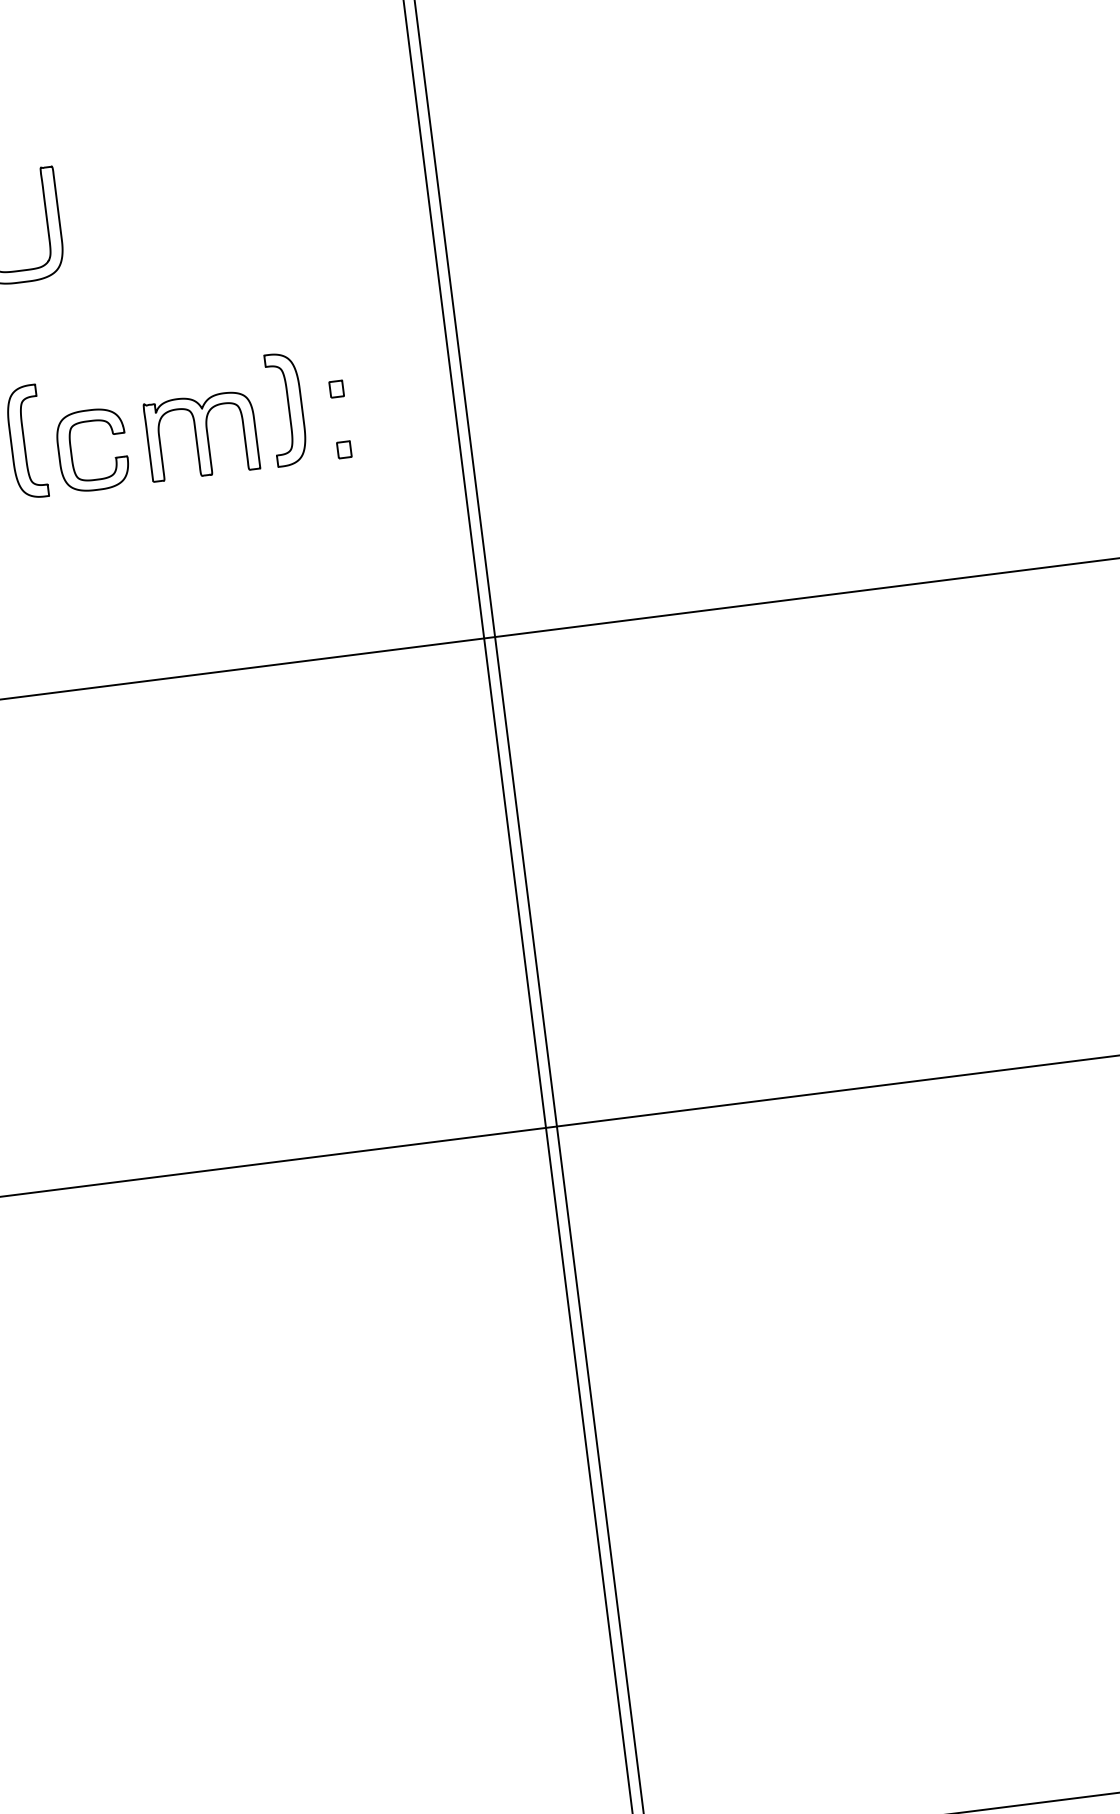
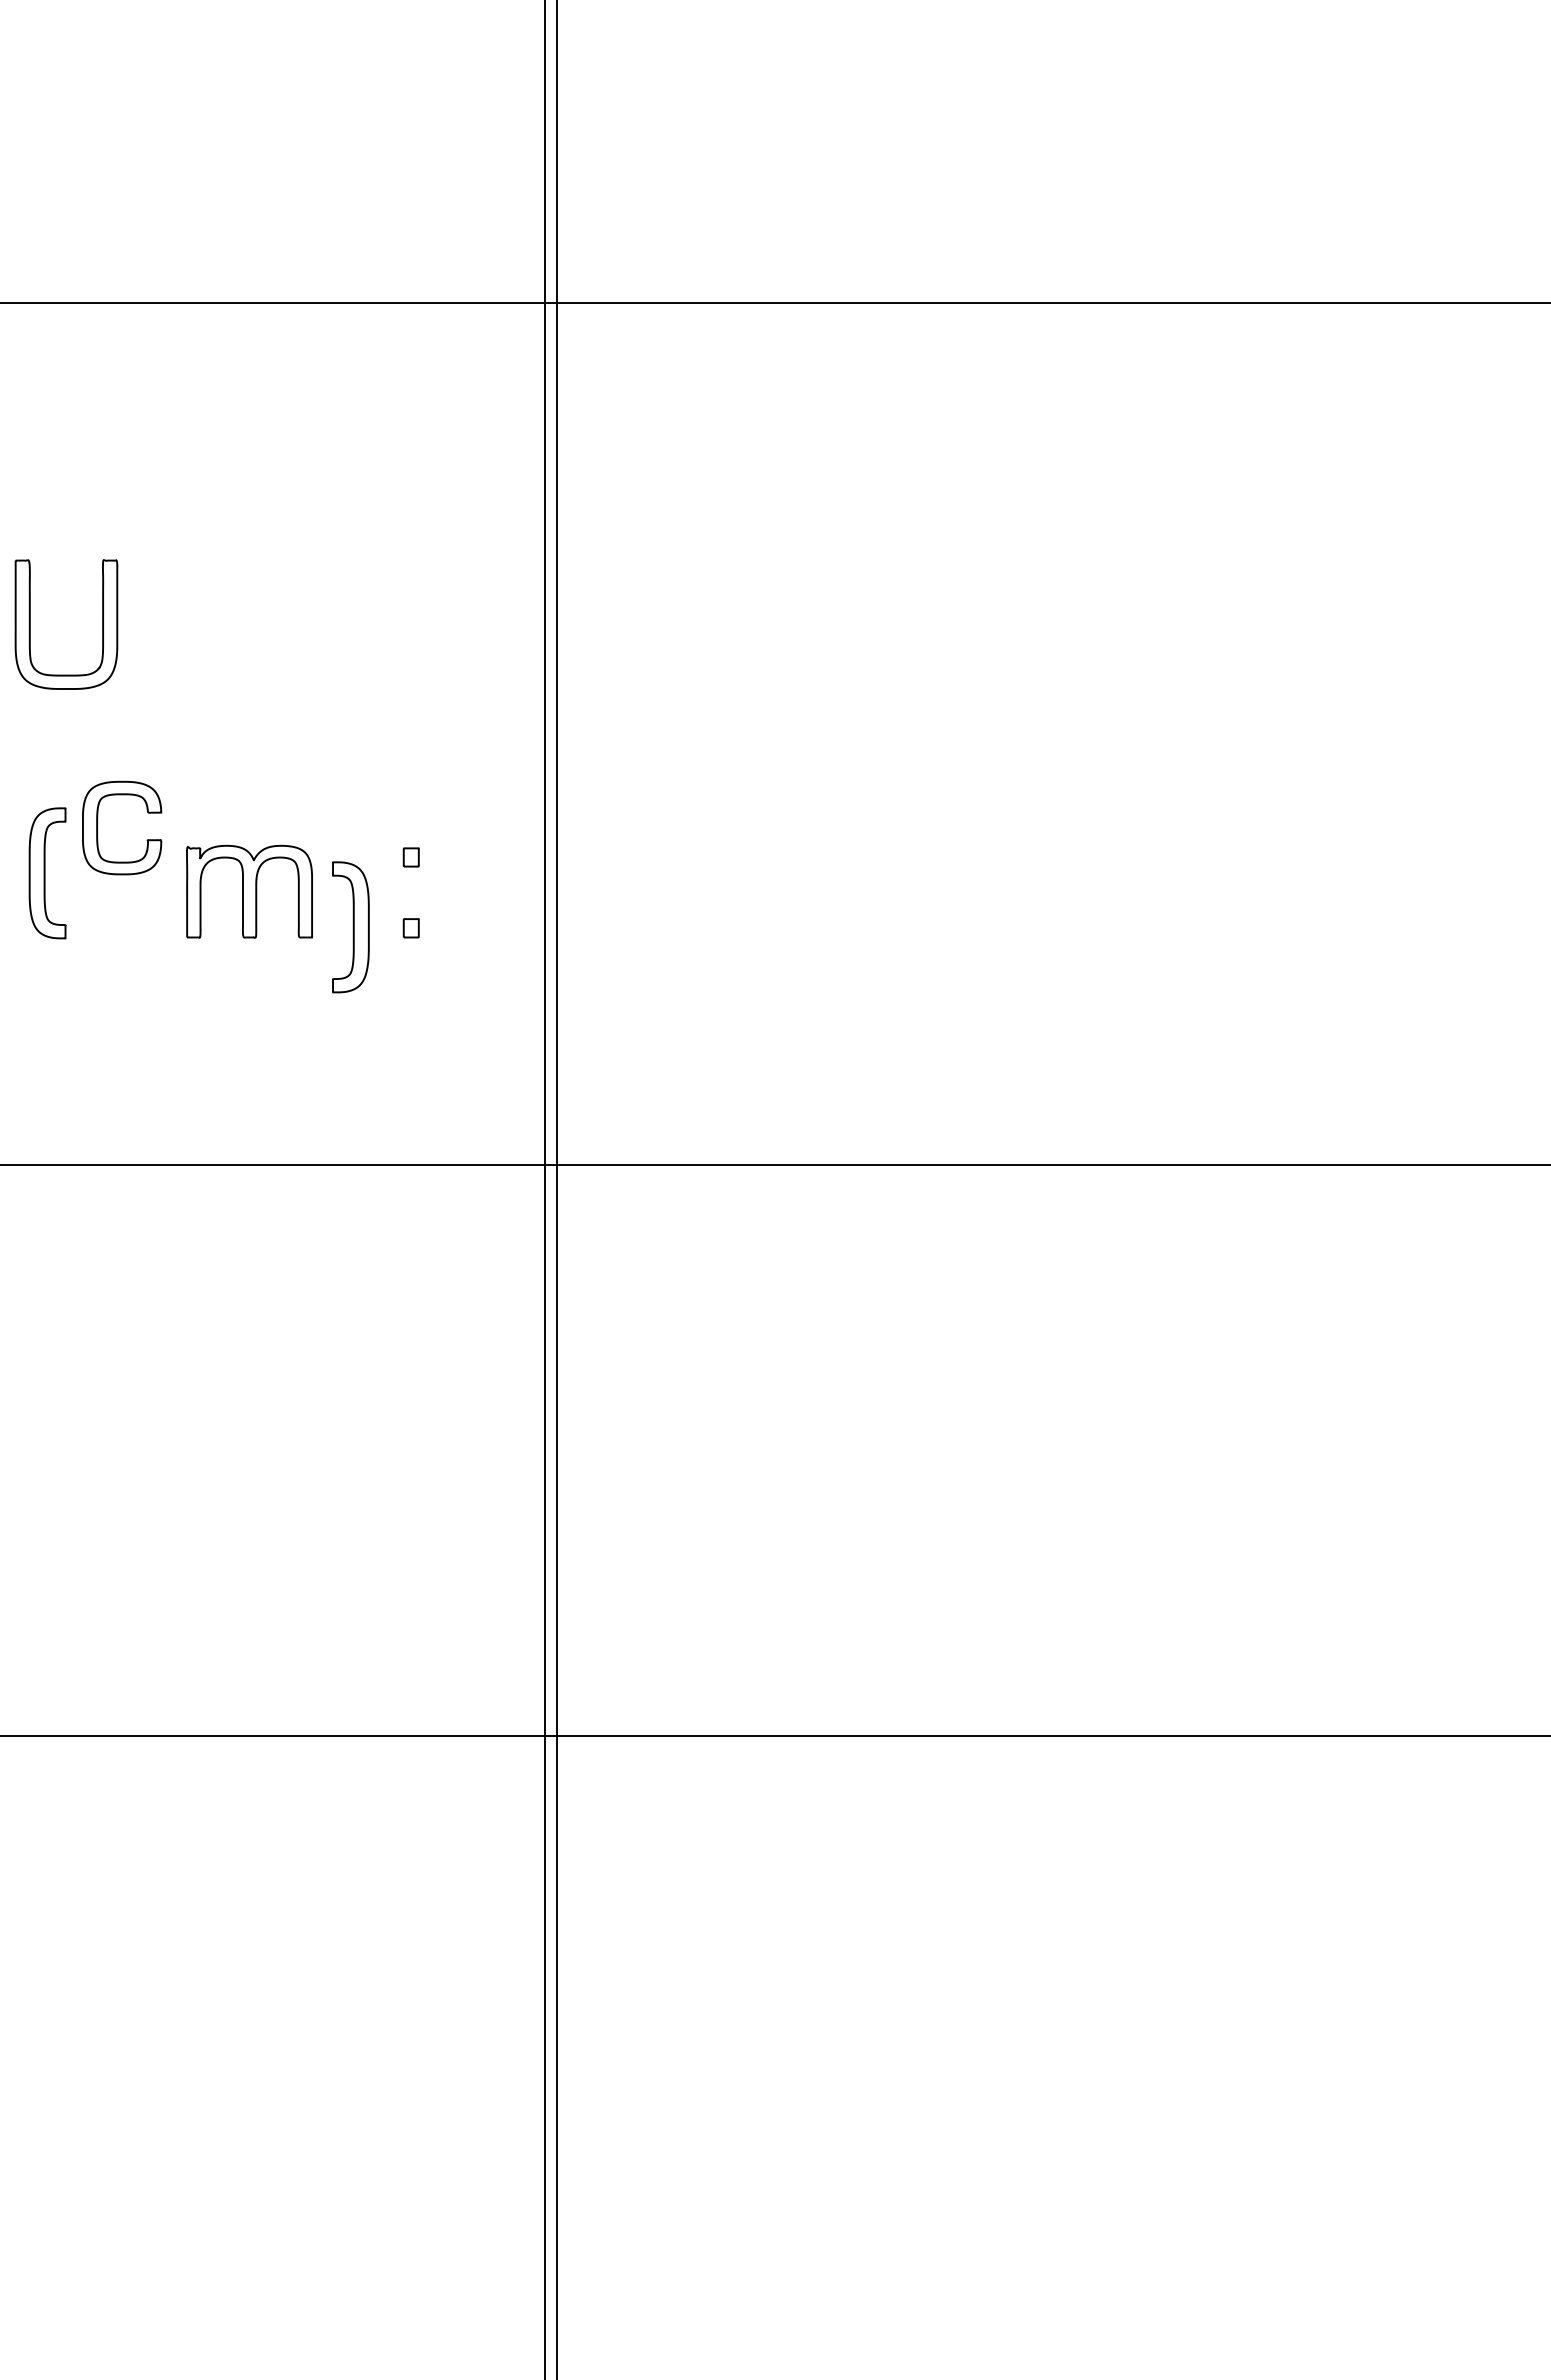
part: (286, 409) -> (350, 927), moved
part: (71, 452) -> (97, 827), moved

